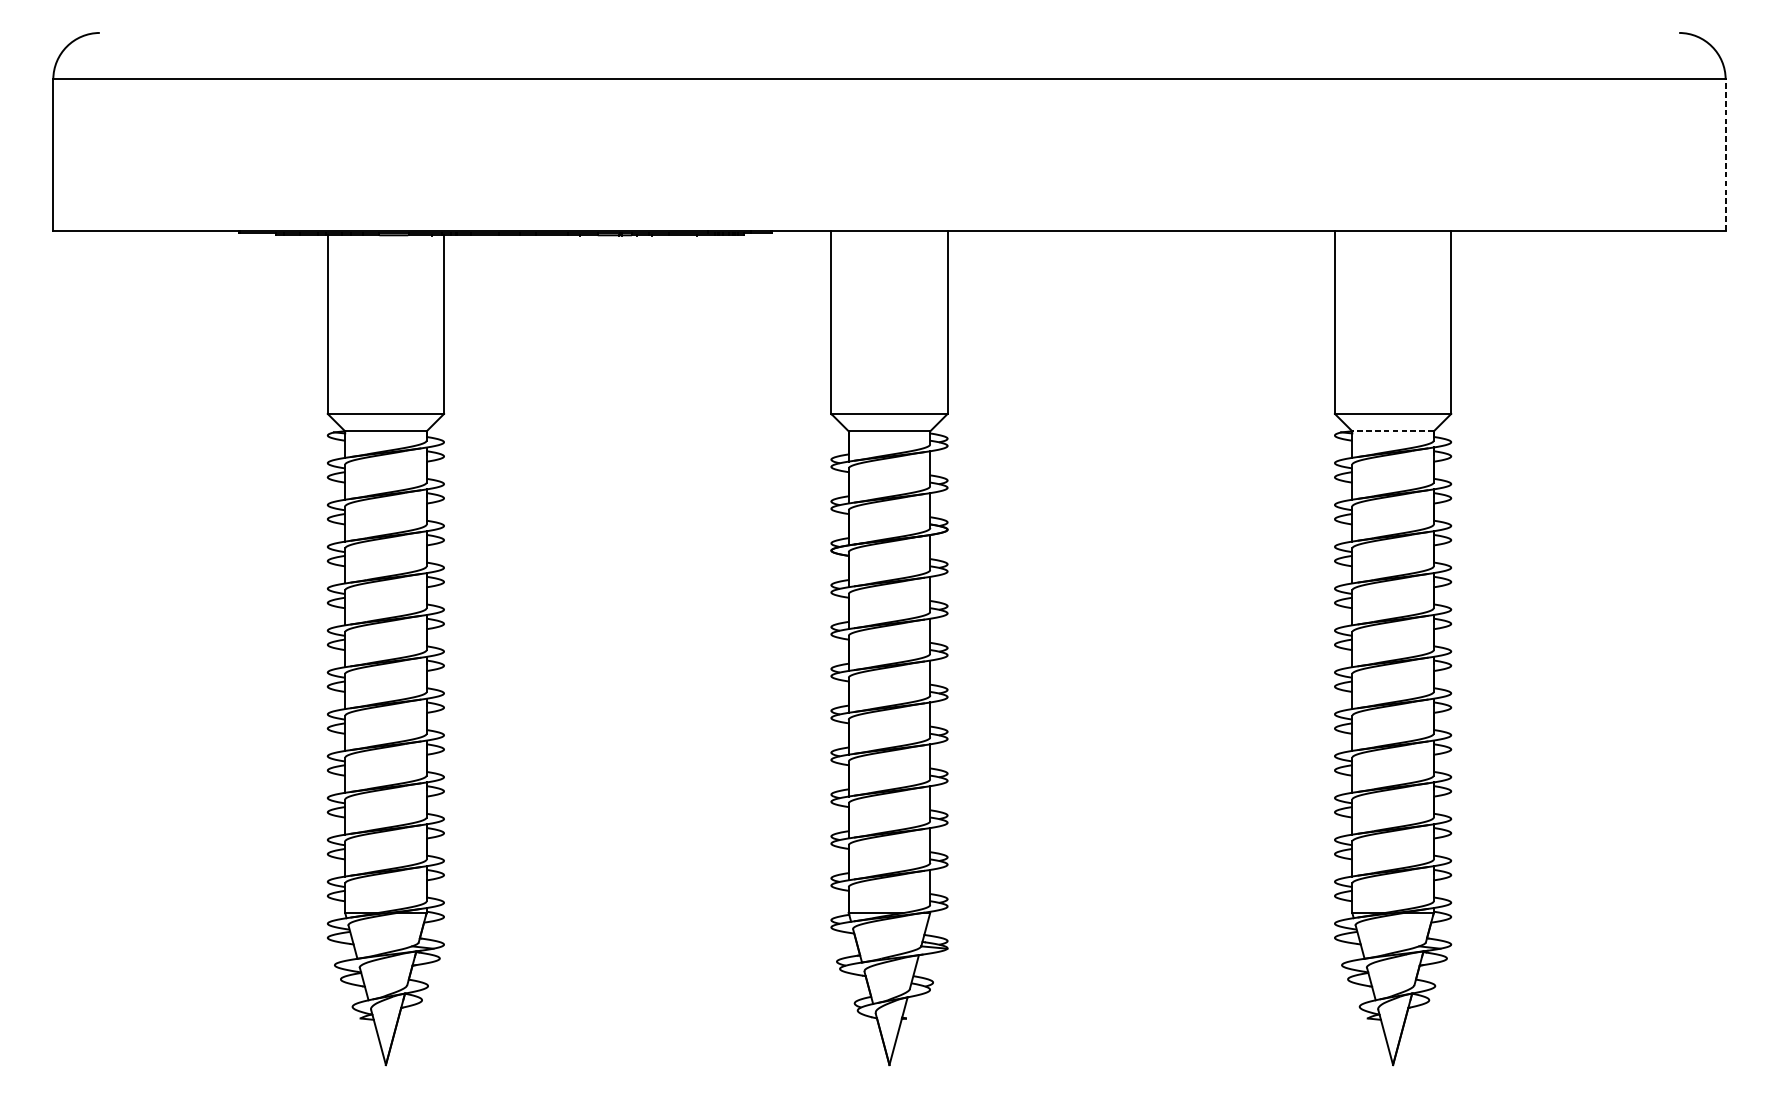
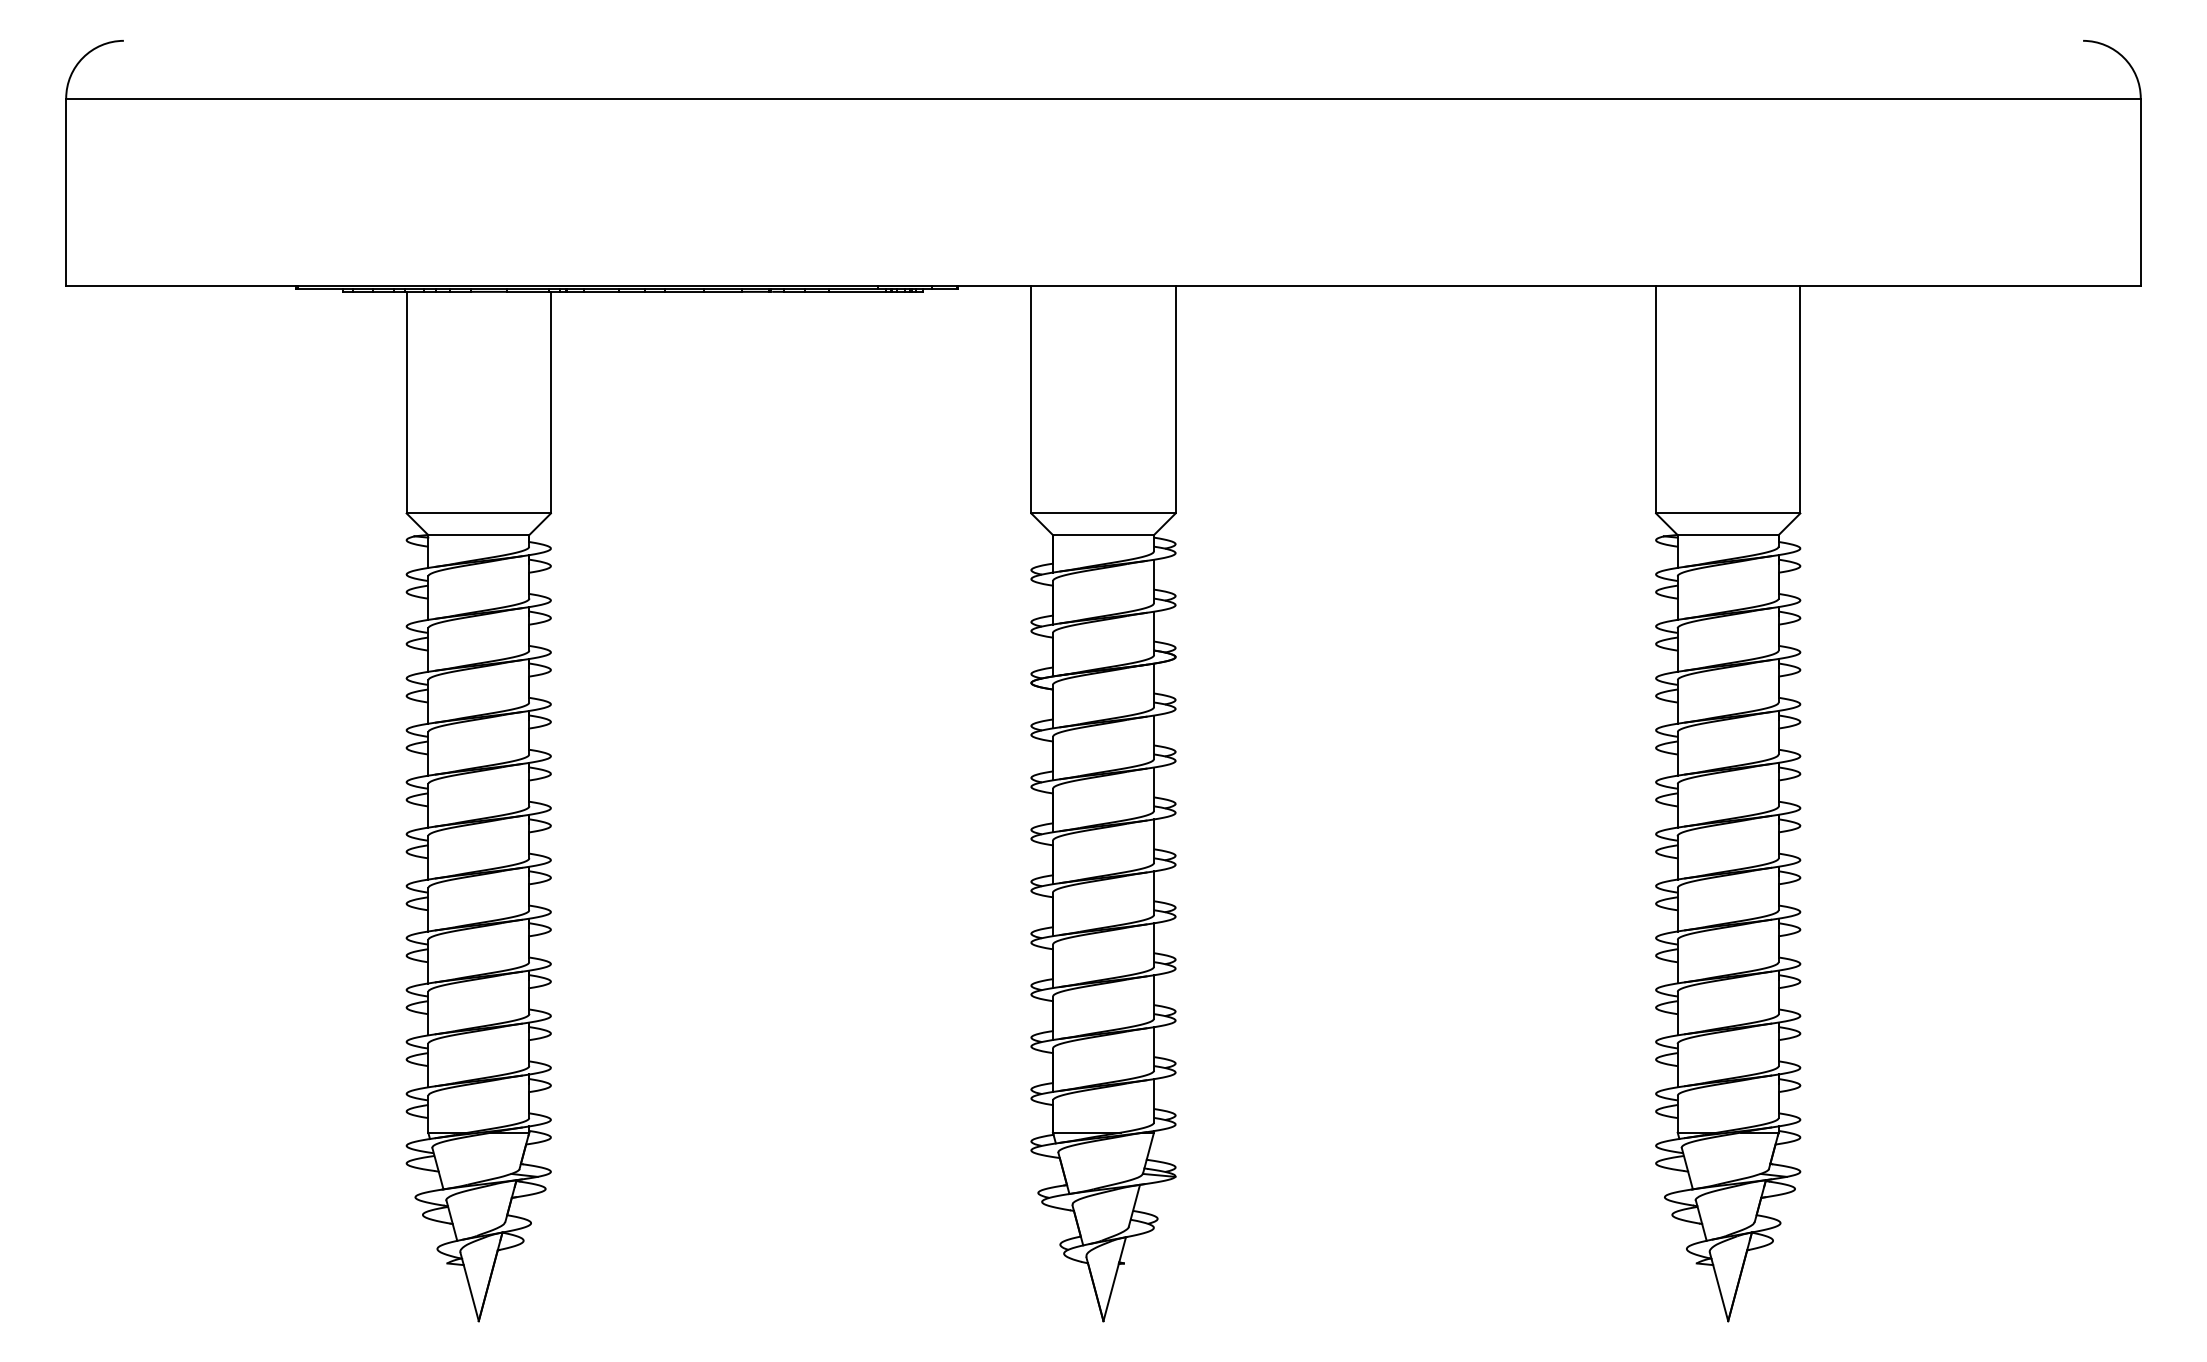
line: (1725, 155) -> (2140, 192), dashed -> solid
line: (1392, 431) -> (1727, 535), dashed -> solid

